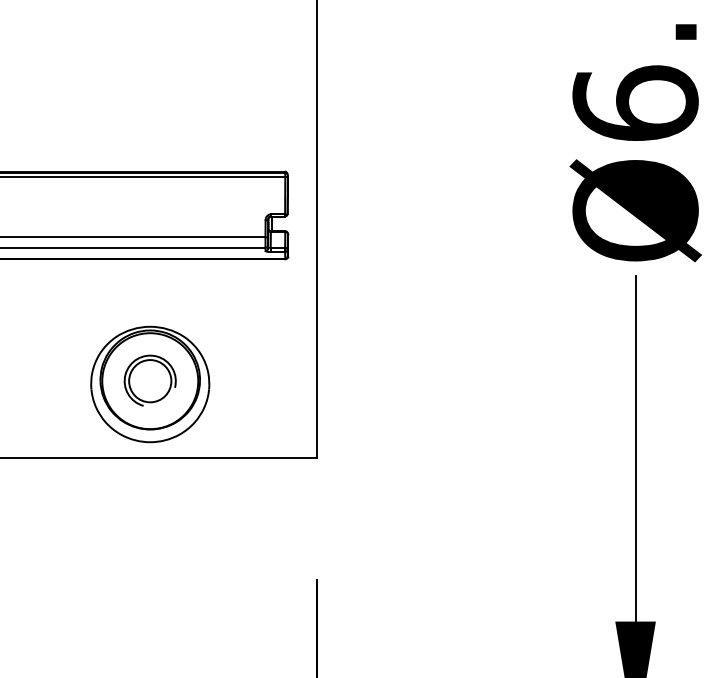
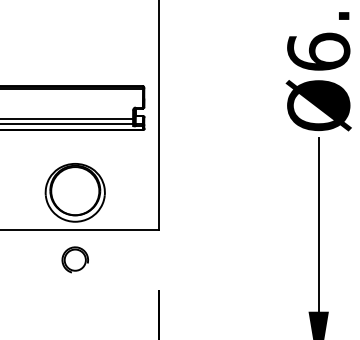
part: (148, 379) -> (74, 259), moved

